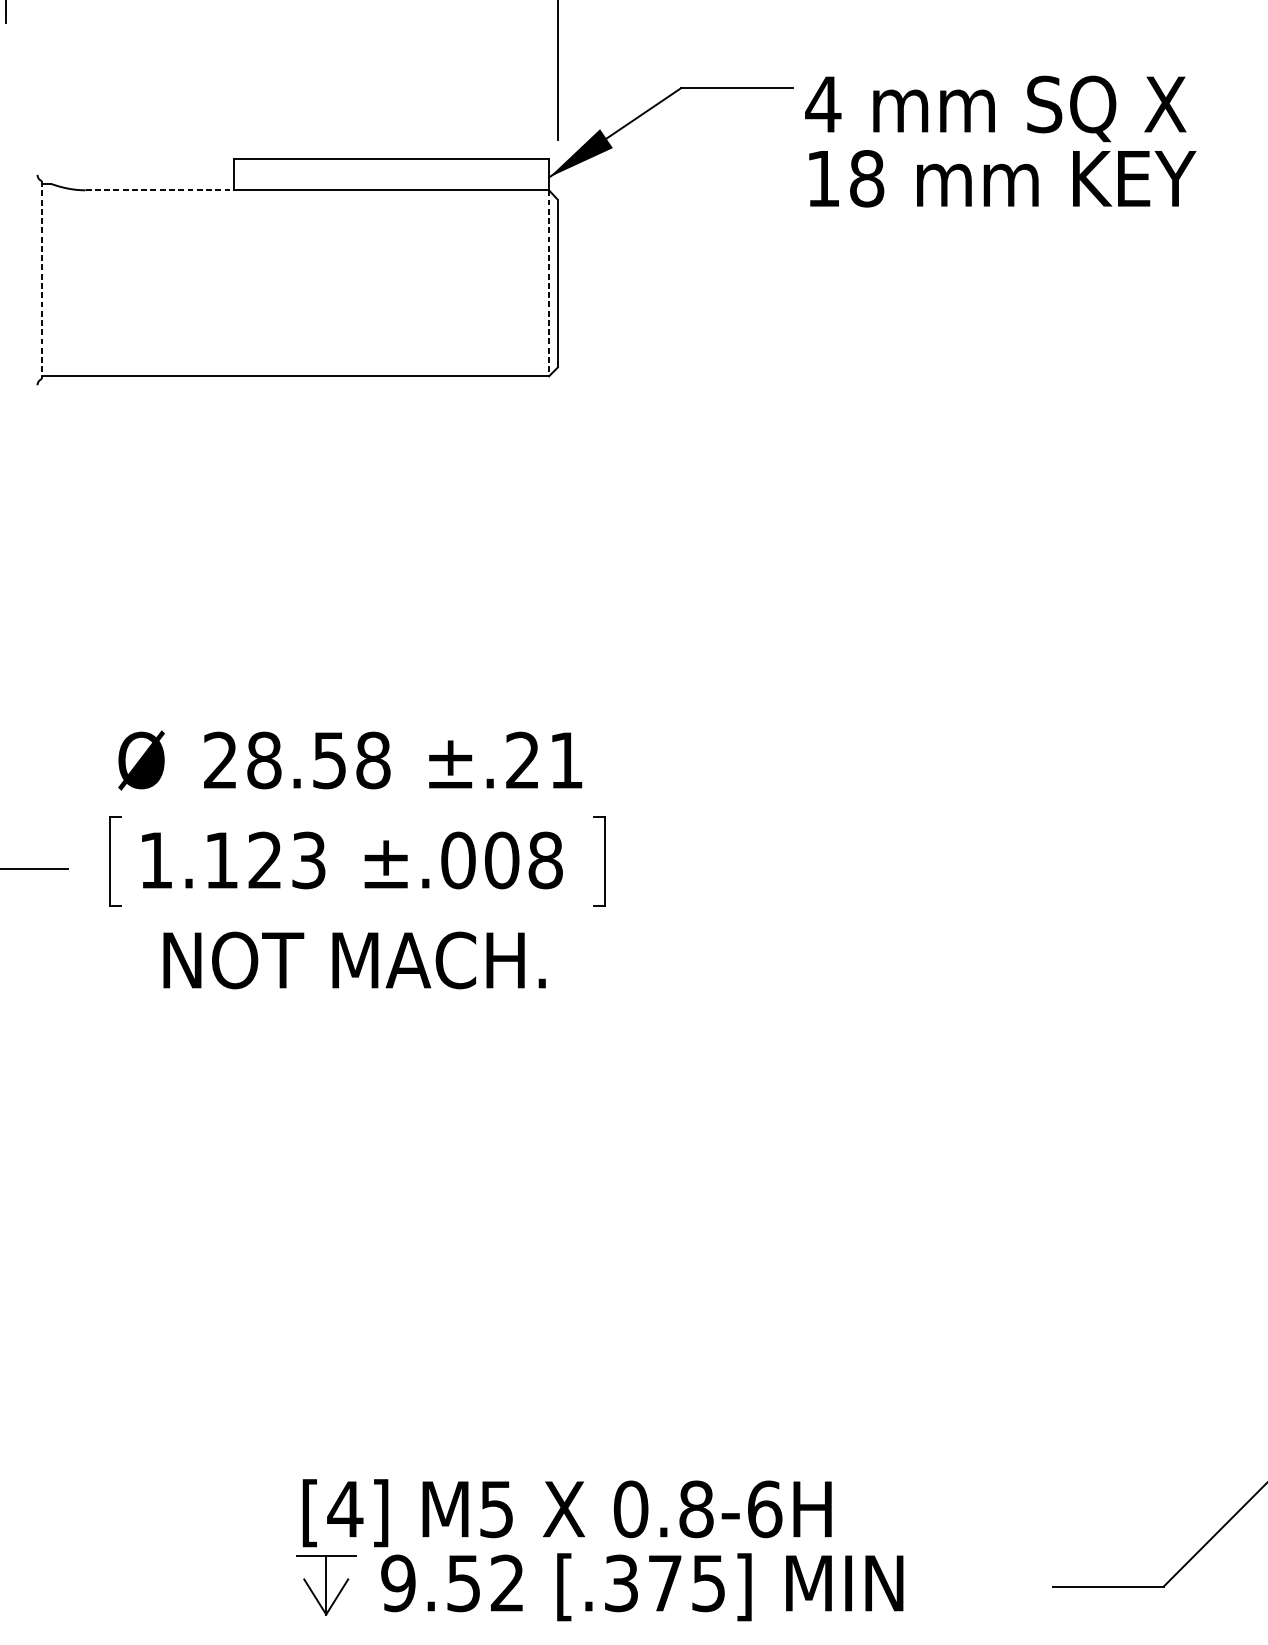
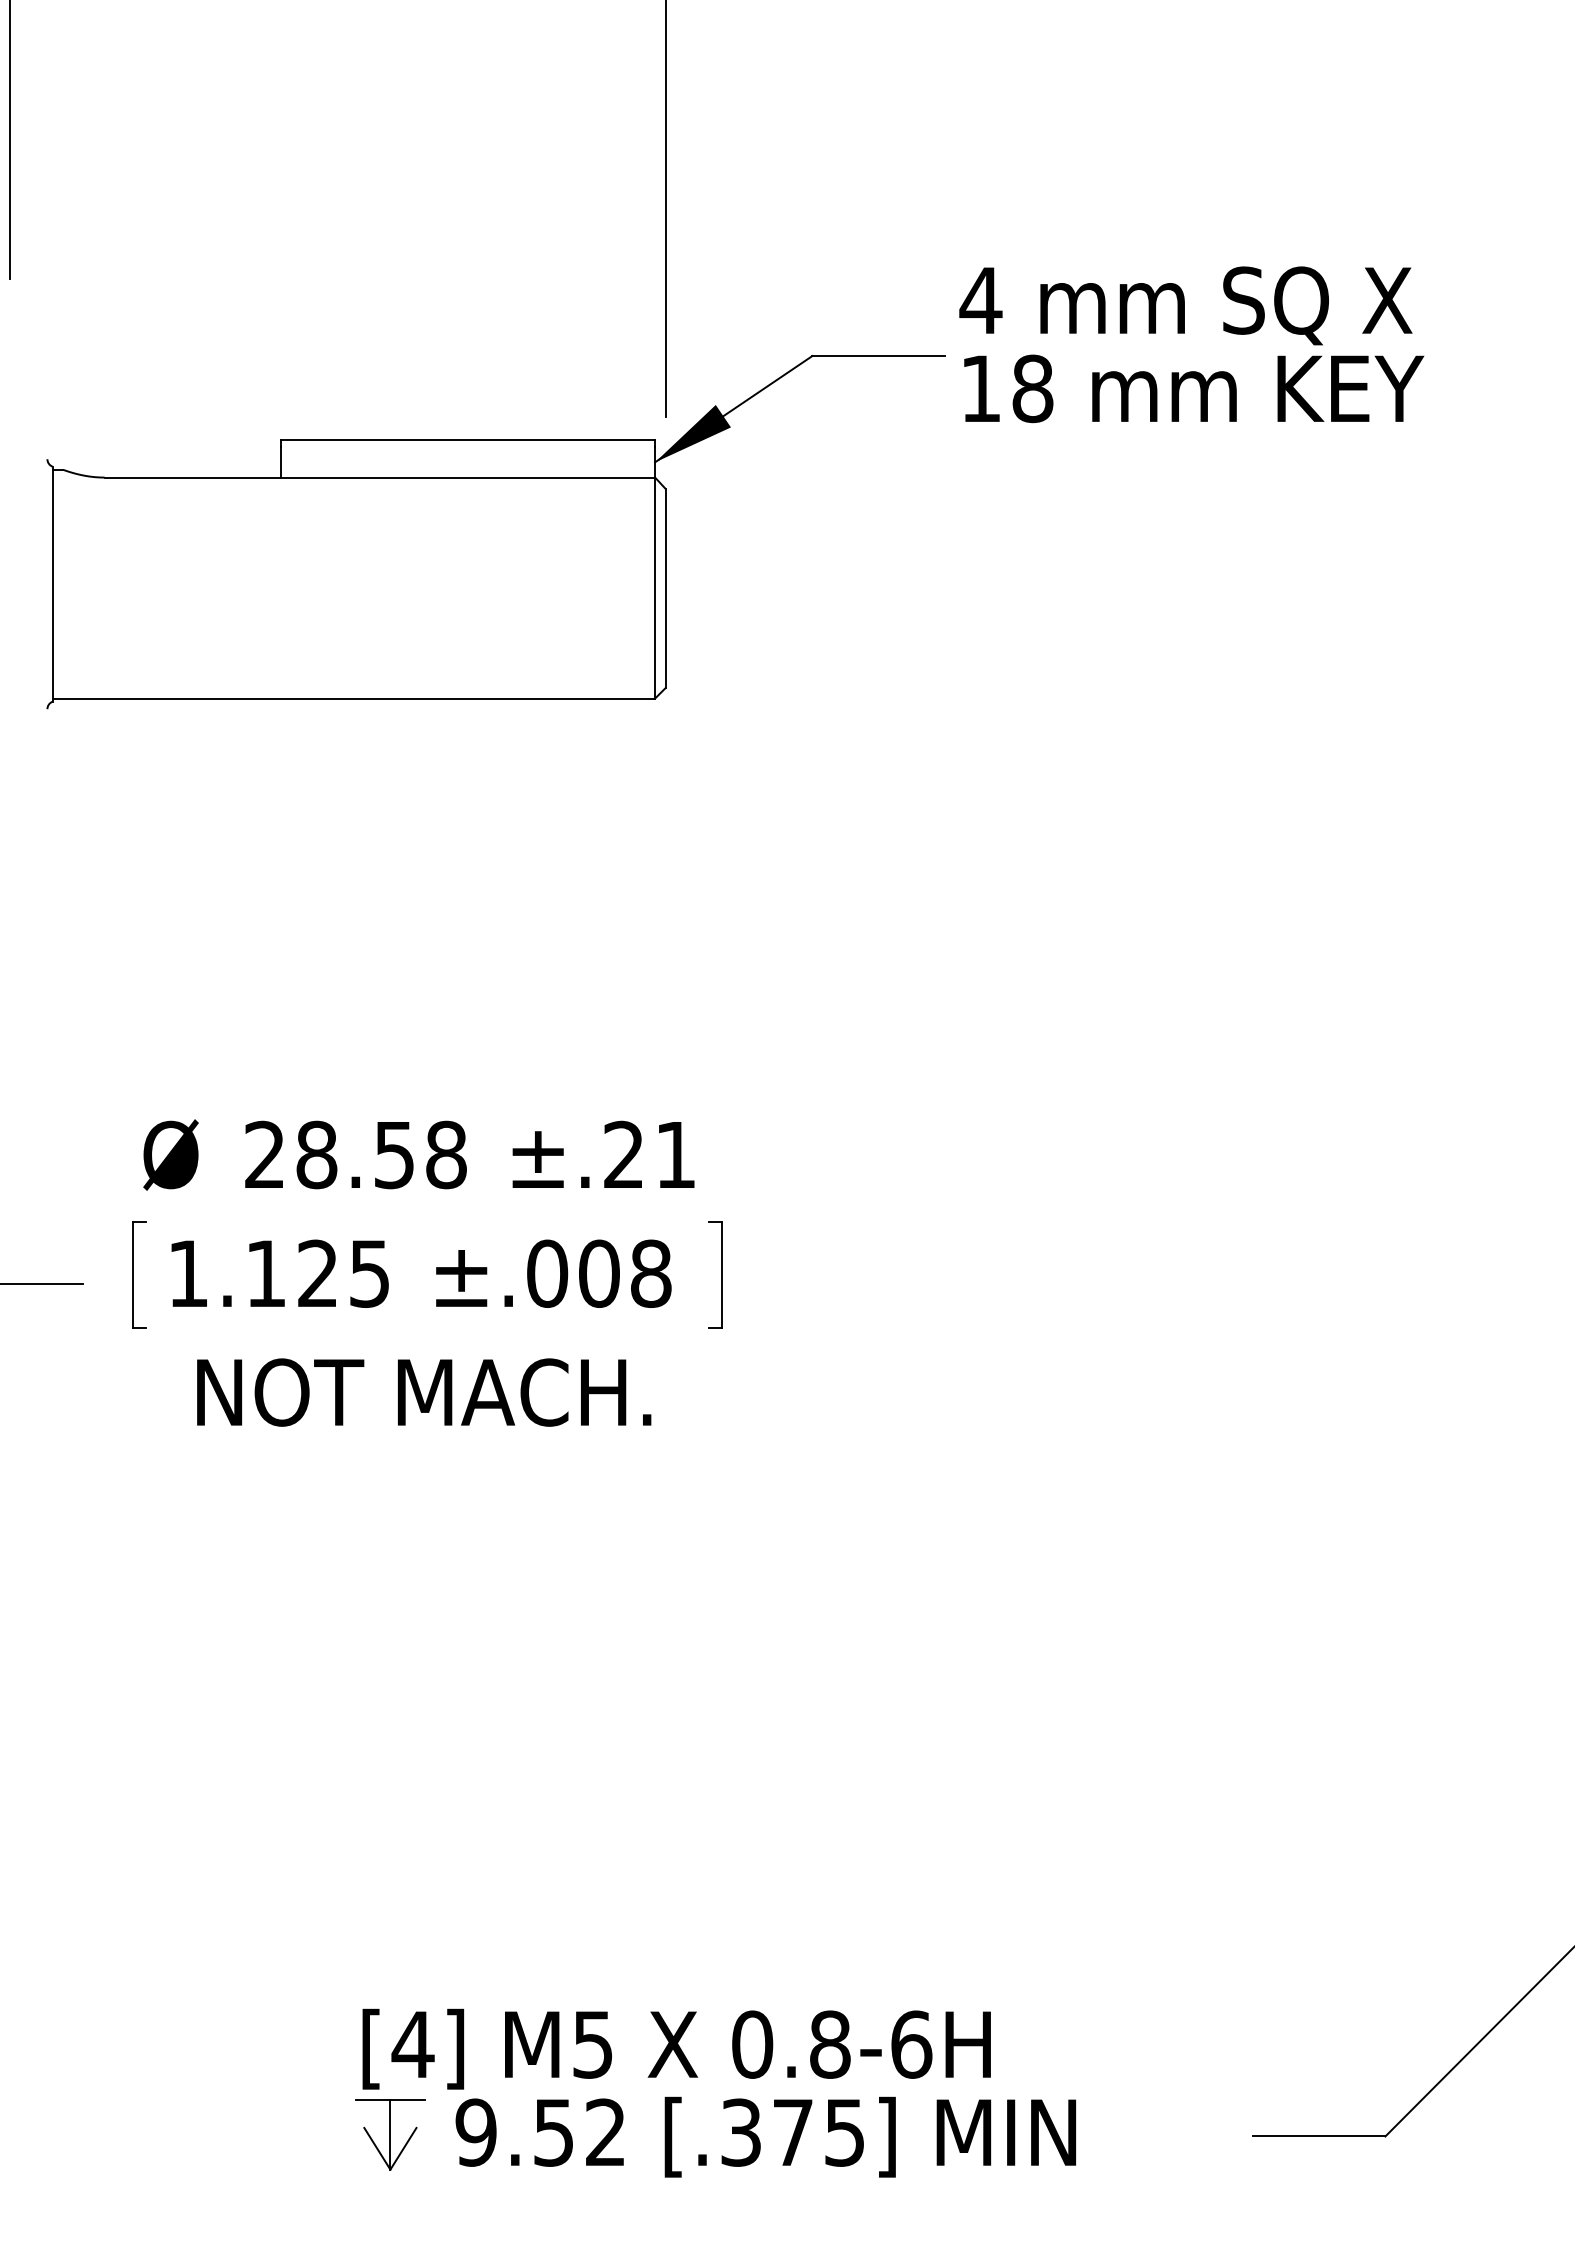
text: (1000, 141) -> (1191, 344), moved
line: (160, 190) -> (193, 477), dashed -> solid
line: (41, 280) -> (52, 584), dashed -> solid
line: (549, 283) -> (655, 588), dashed -> solid
text: (308, 860) -> (369, 1273), 1.123 -> 1.125

